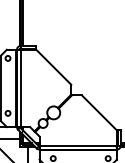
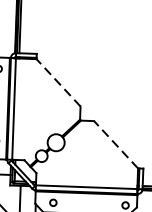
line: (53, 67) -> (58, 83), solid -> dashed
line: (99, 112) -> (116, 144), solid -> dashed

